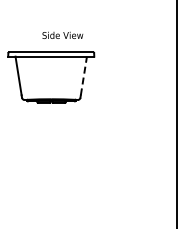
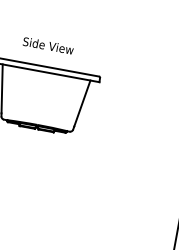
text: (62, 34) -> (48, 44), moved
line: (83, 75) -> (81, 102), dashed -> solid

